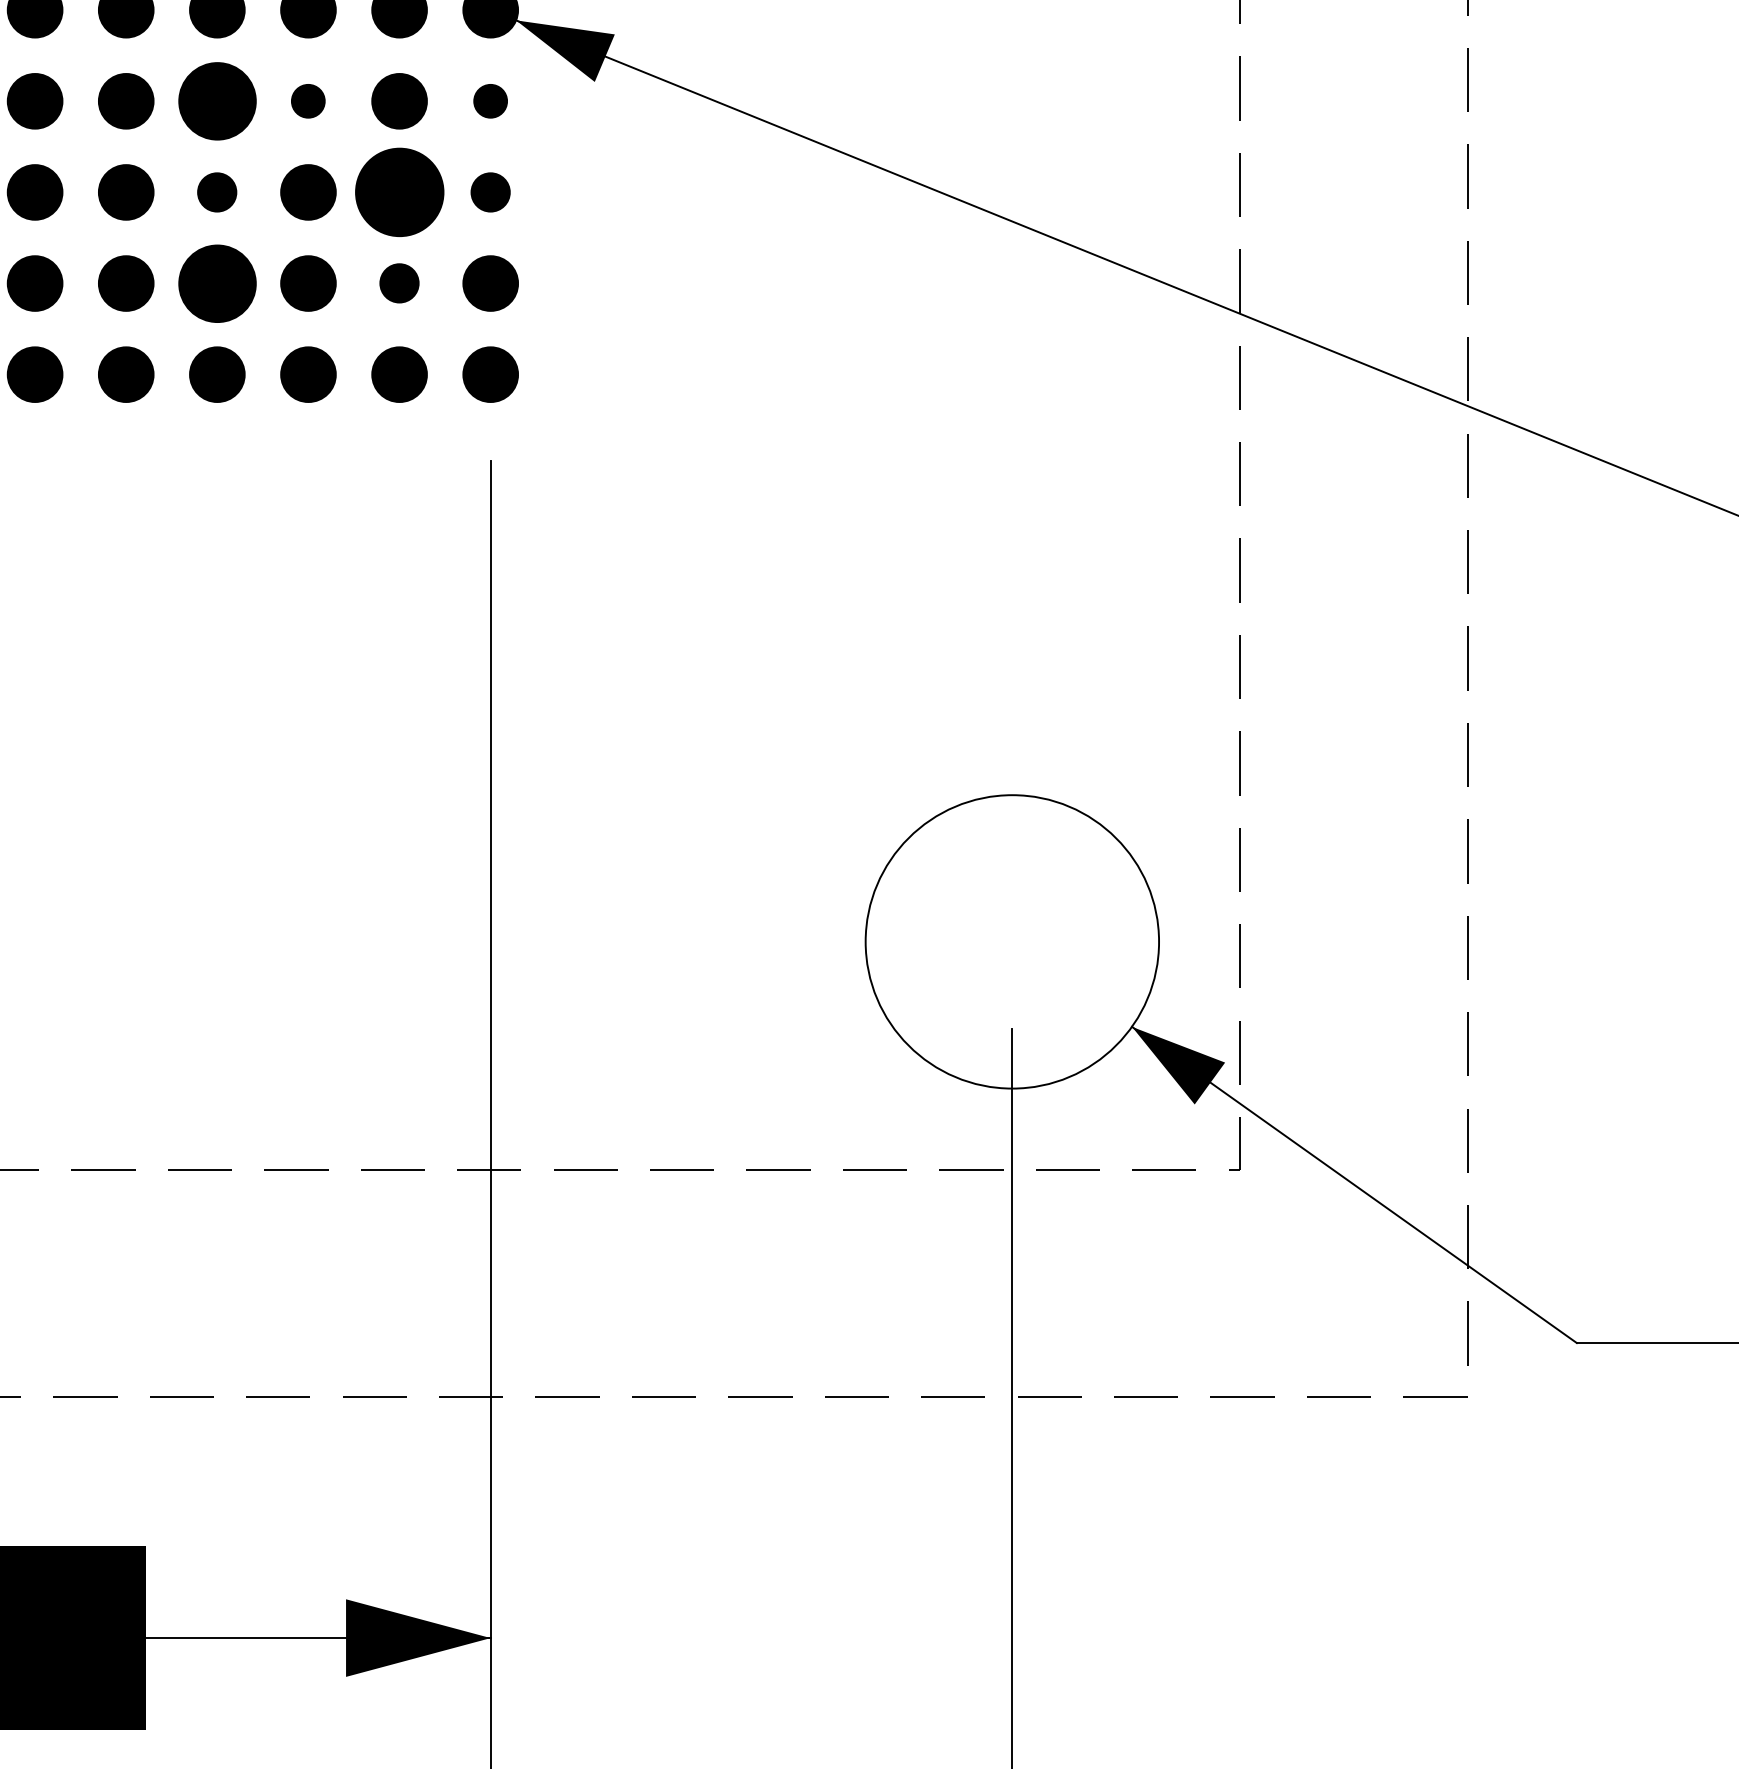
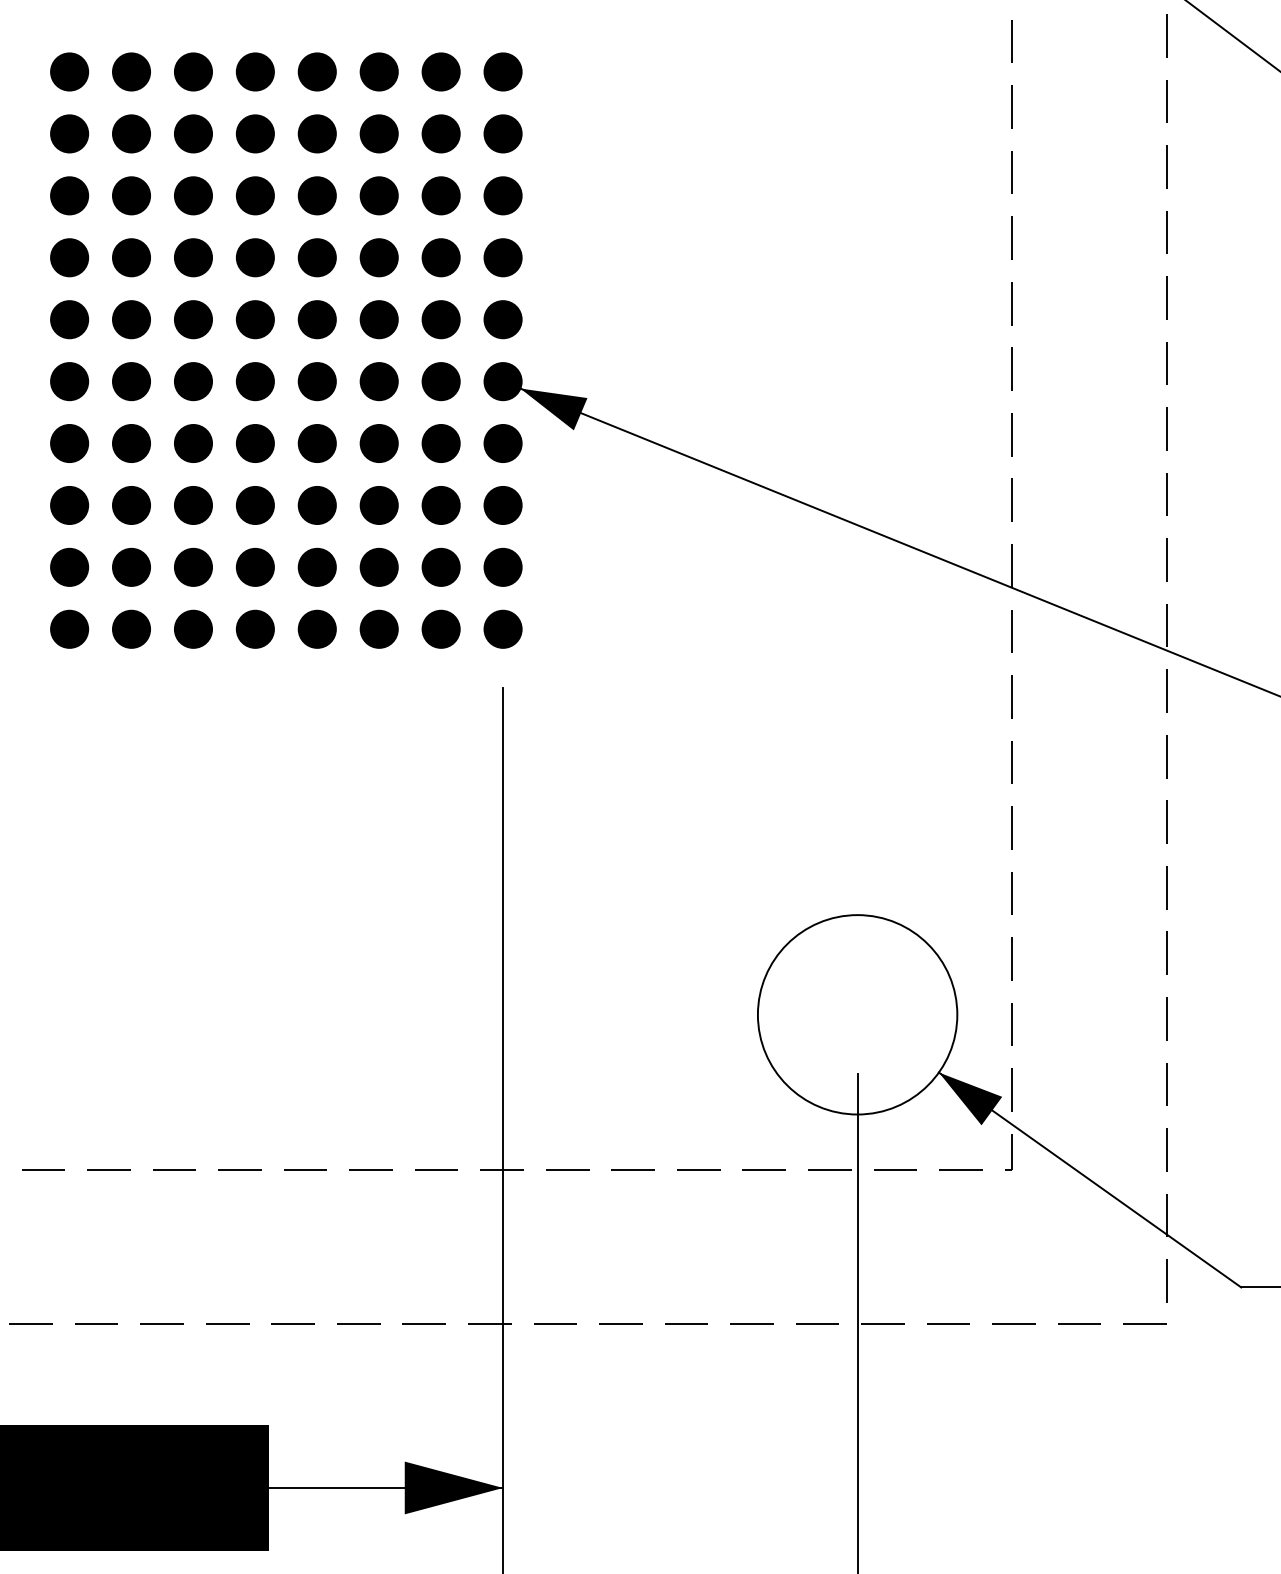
part: (216, 101) -> (316, 443), size x0.71
part: (307, 101) -> (378, 443), size x1.67
part: (489, 101) -> (502, 443), size x1.67
part: (216, 192) -> (316, 505), size x1.43
part: (398, 192) -> (440, 505), size x0.62
part: (489, 192) -> (502, 505), size x1.43
part: (216, 282) -> (316, 566), size x0.71
part: (398, 282) -> (440, 566), size x1.43

